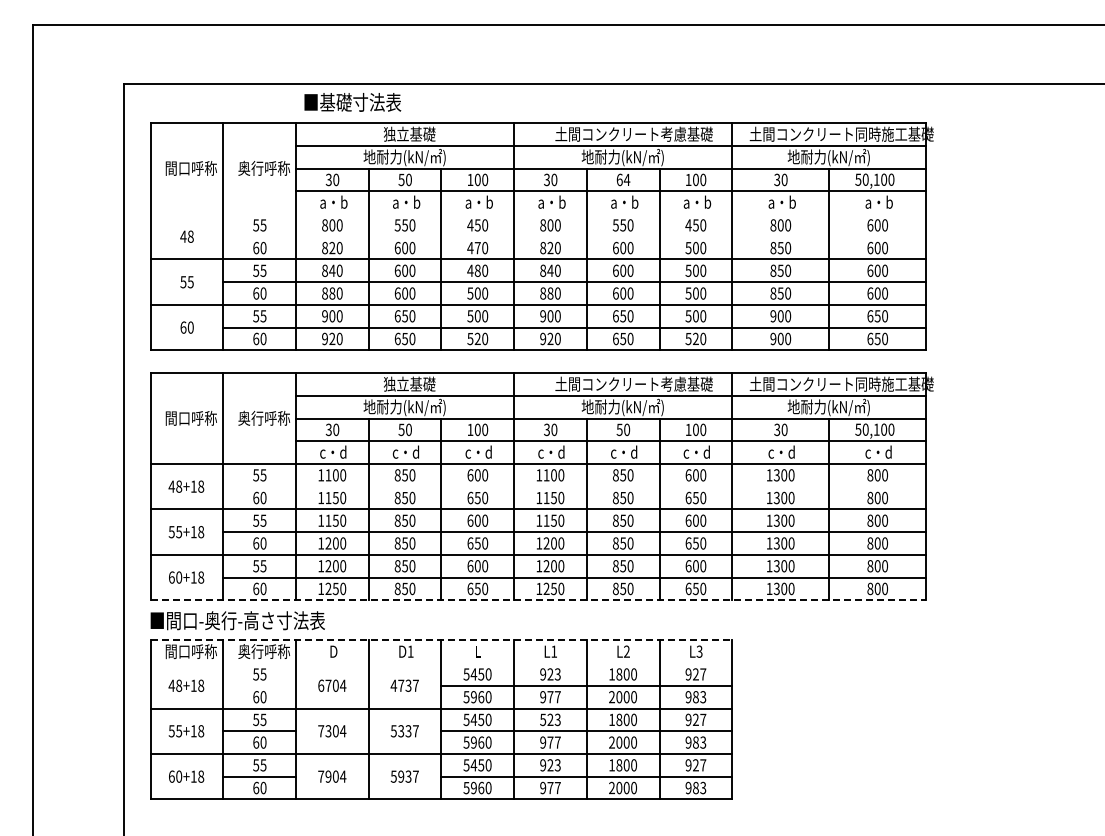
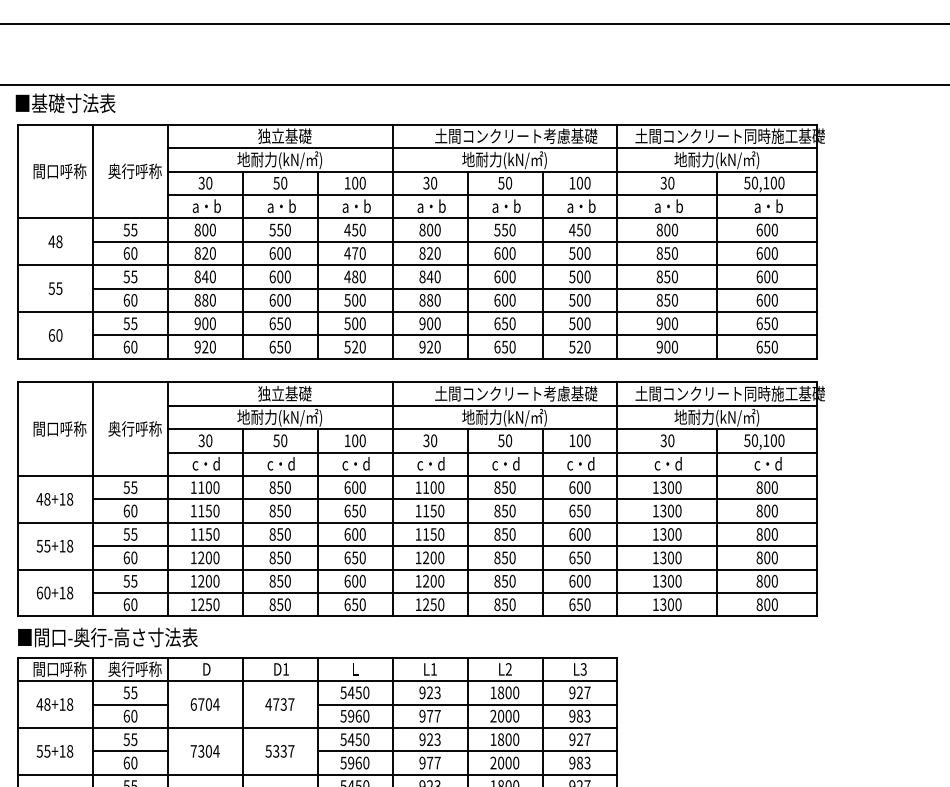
text: (352, 102) -> (65, 103), moved
text: (623, 179) -> (505, 182), 64 -> 50
line: (538, 214) -> (417, 218), added
line: (574, 236) -> (454, 241), added
line: (574, 486) -> (454, 499), added
line: (538, 600) -> (417, 616), dashed -> solid
line: (441, 640) -> (317, 657), dashed -> solid
line: (441, 663) -> (317, 681), added
line: (259, 685) -> (130, 704), added
text: (543, 719) -> (422, 739), 523 -> 923

